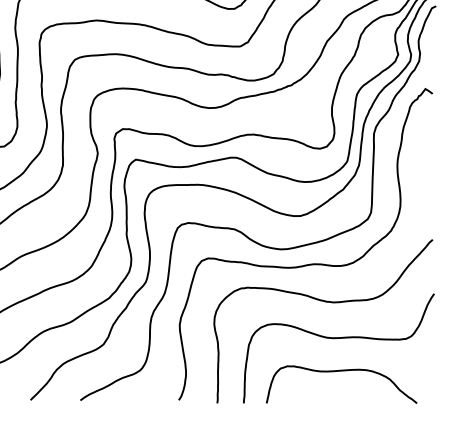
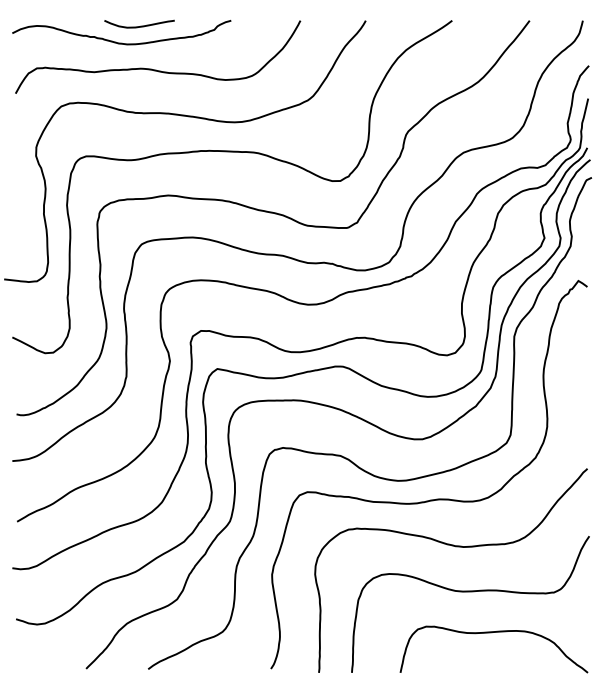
curve: (339, 371) -> (491, 633), moved

